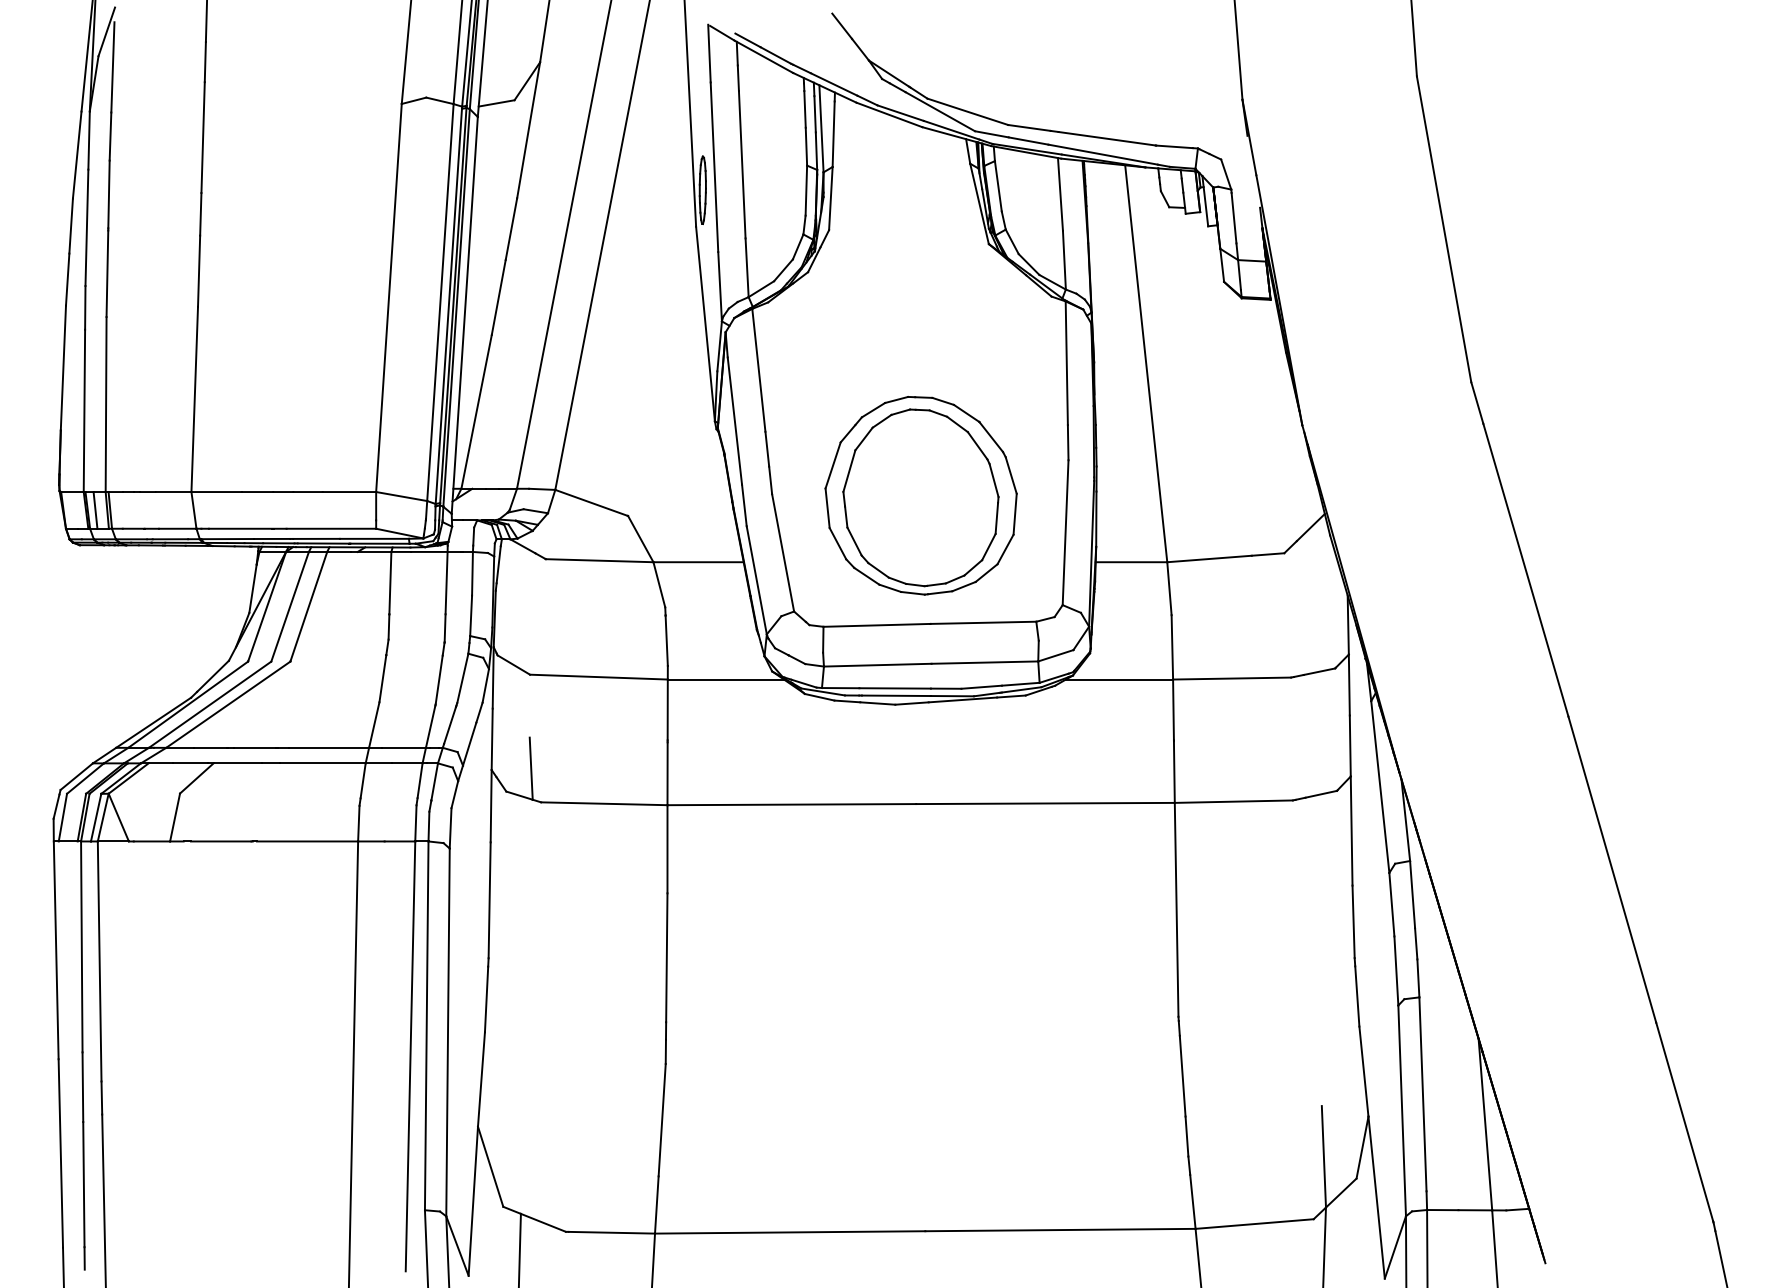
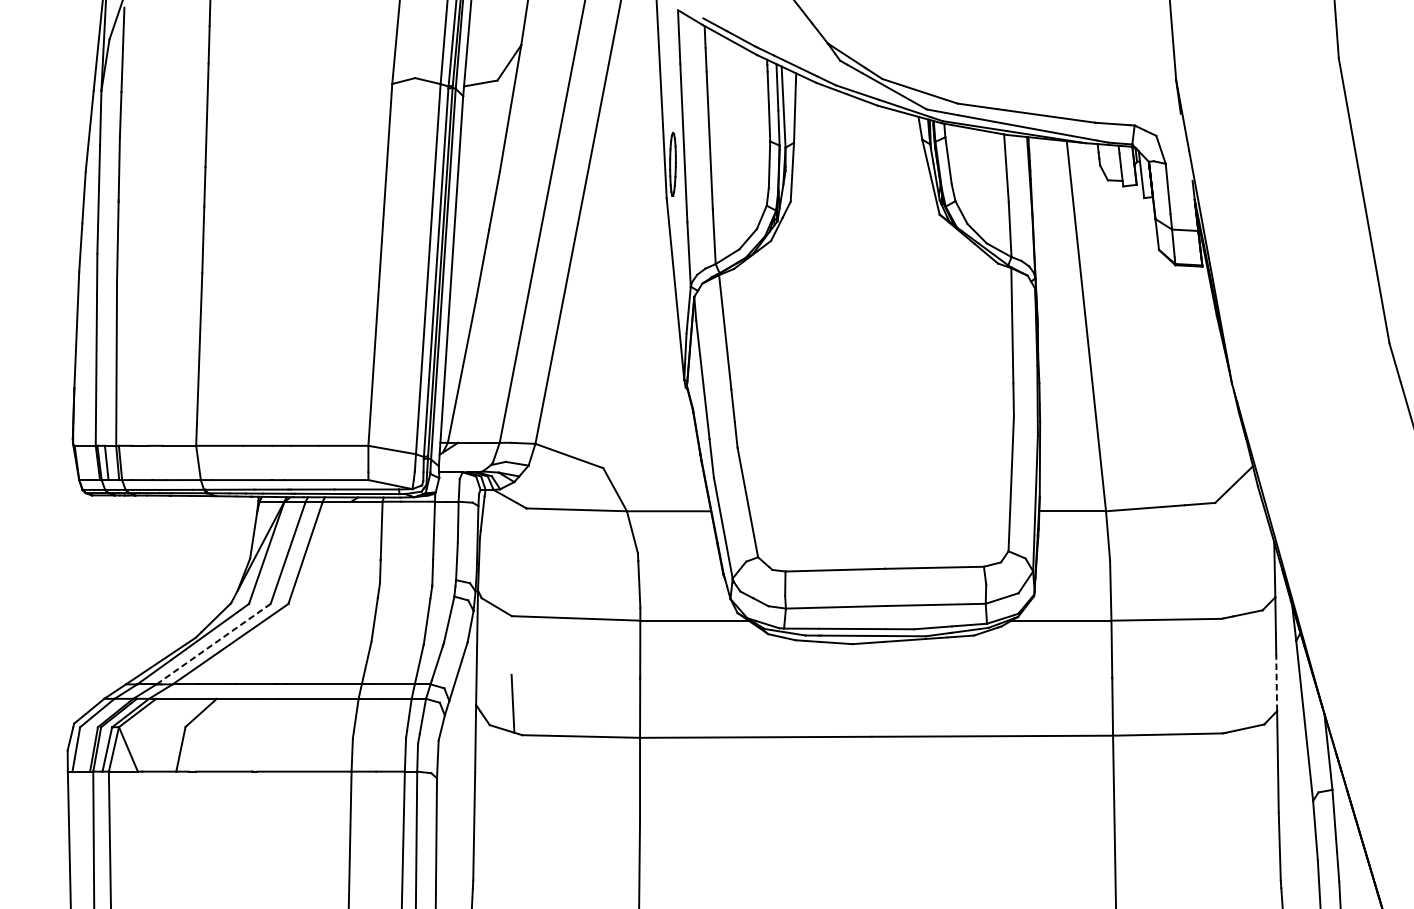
part: (920, 495) -> (875, 449), removed
line: (210, 704) -> (213, 643), solid -> dashed
line: (1350, 745) -> (1276, 682), solid -> dashed

